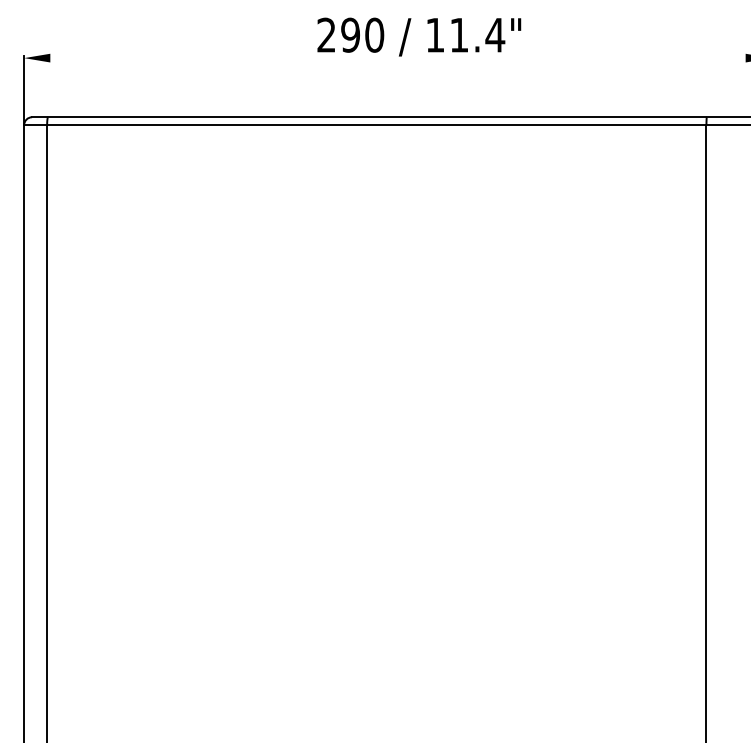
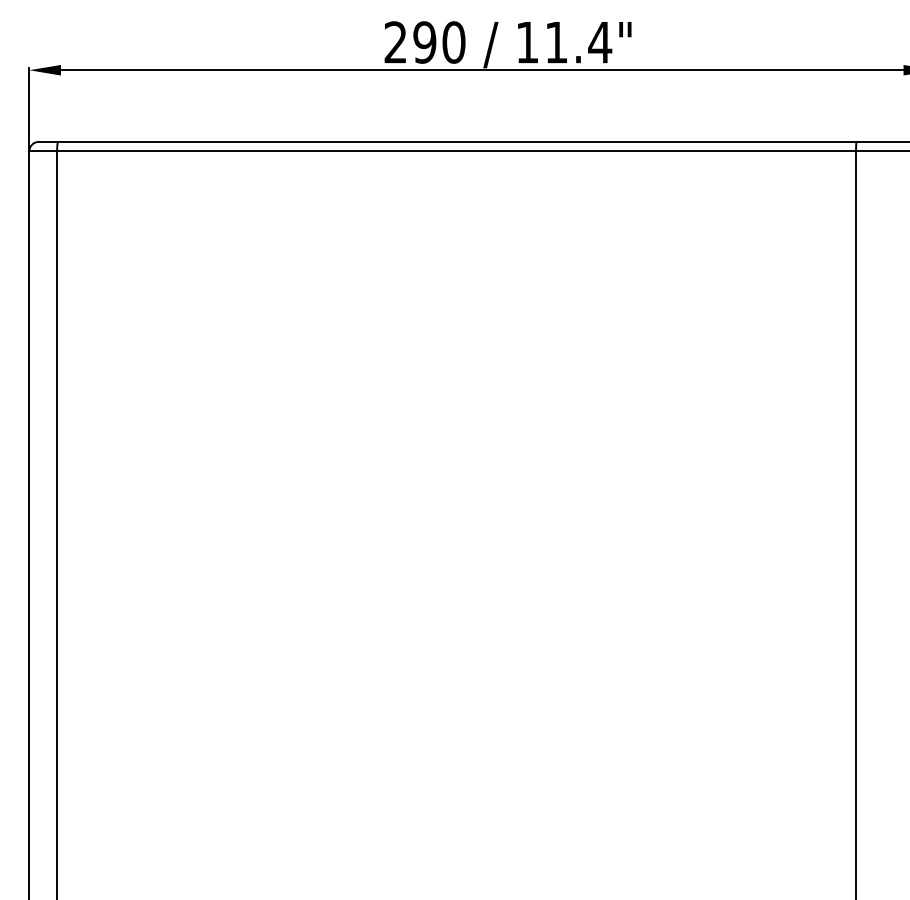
line: (397, 58) -> (481, 70), added

